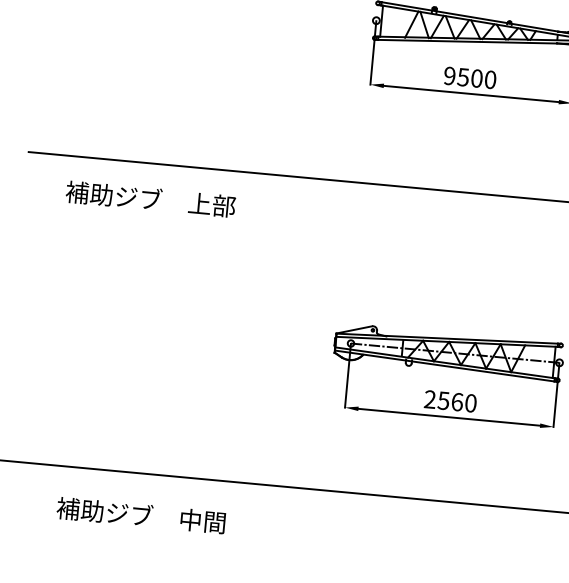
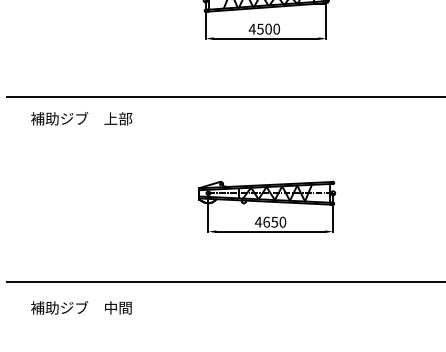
text: (448, 74) -> (251, 28), 9500 -> 4500
text: (443, 399) -> (266, 221), 2560 -> 4650
text: (141, 514) -> (81, 307), moved

